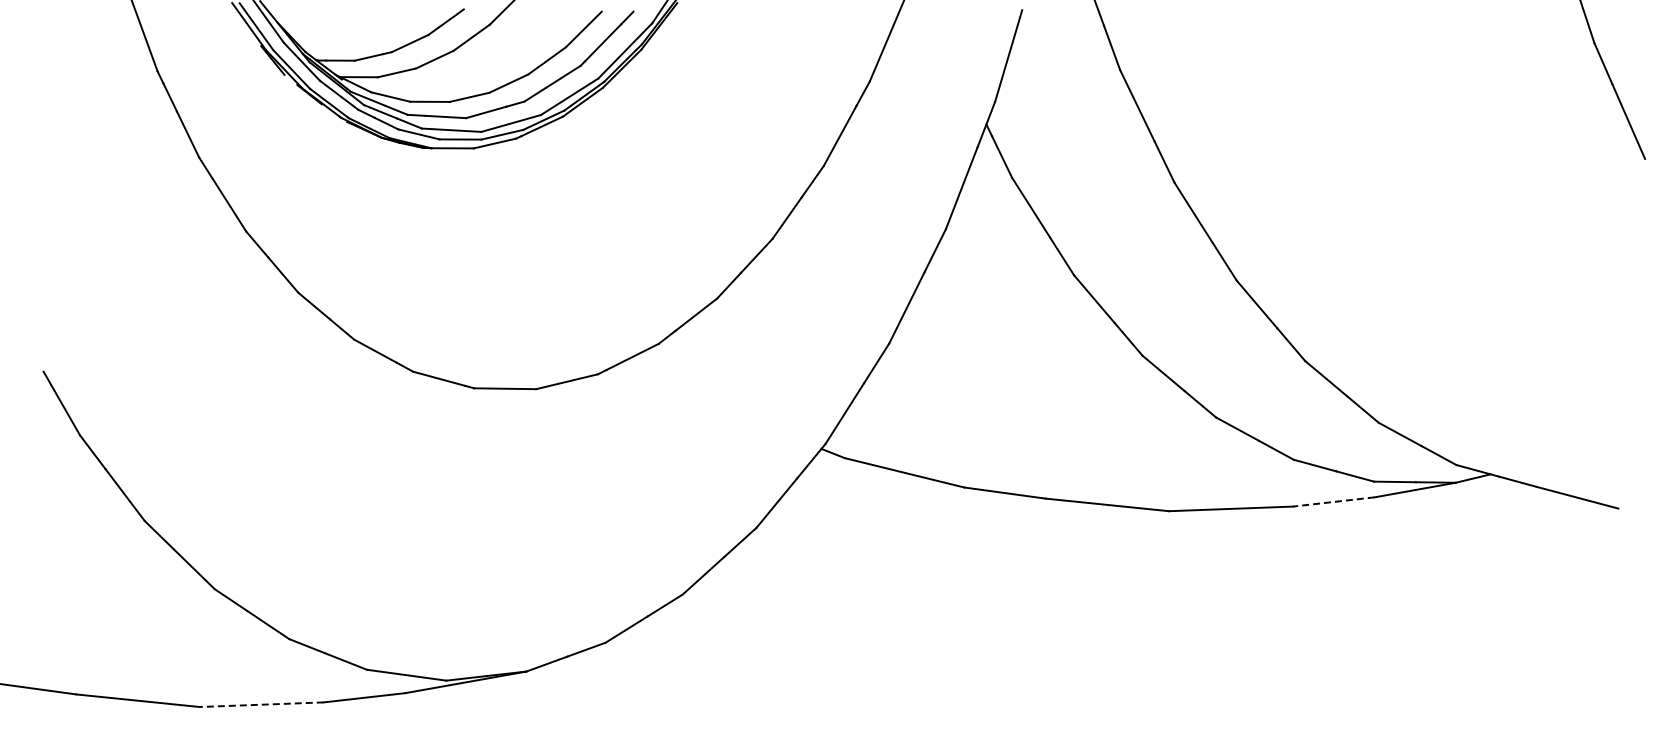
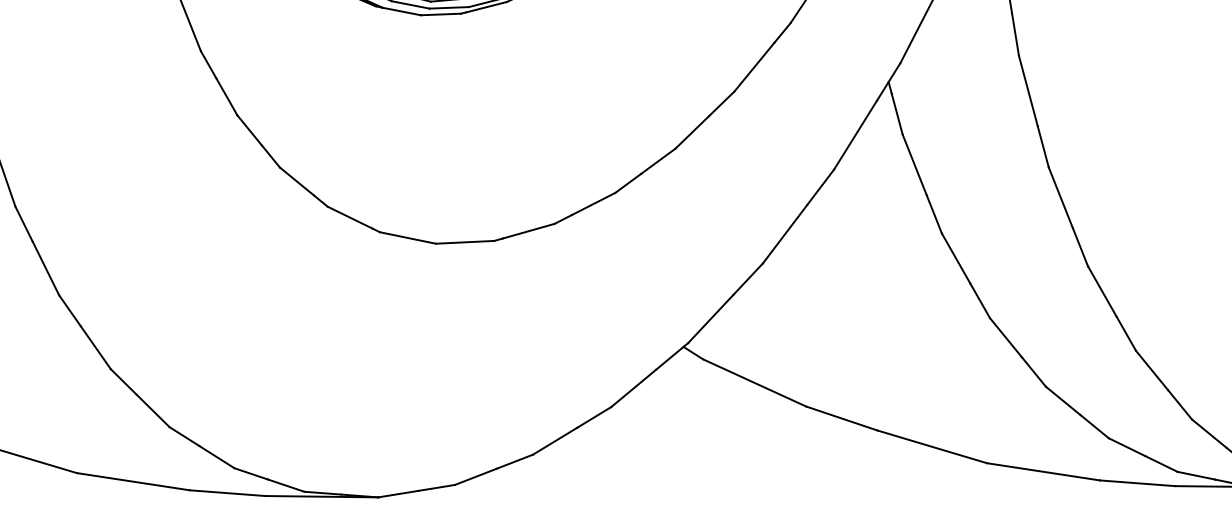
line: (1333, 502) -> (1137, 483), dashed -> solid
line: (261, 704) -> (133, 481), dashed -> solid

